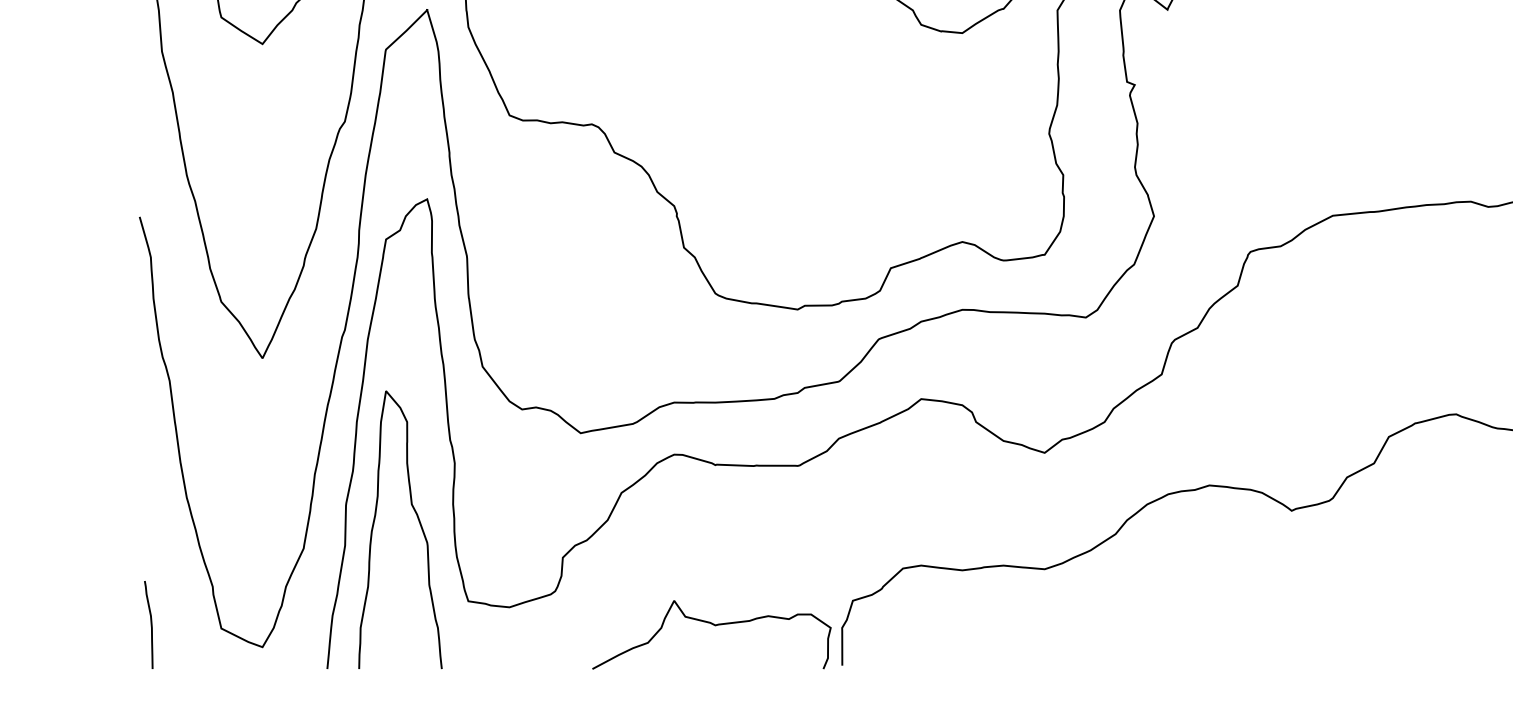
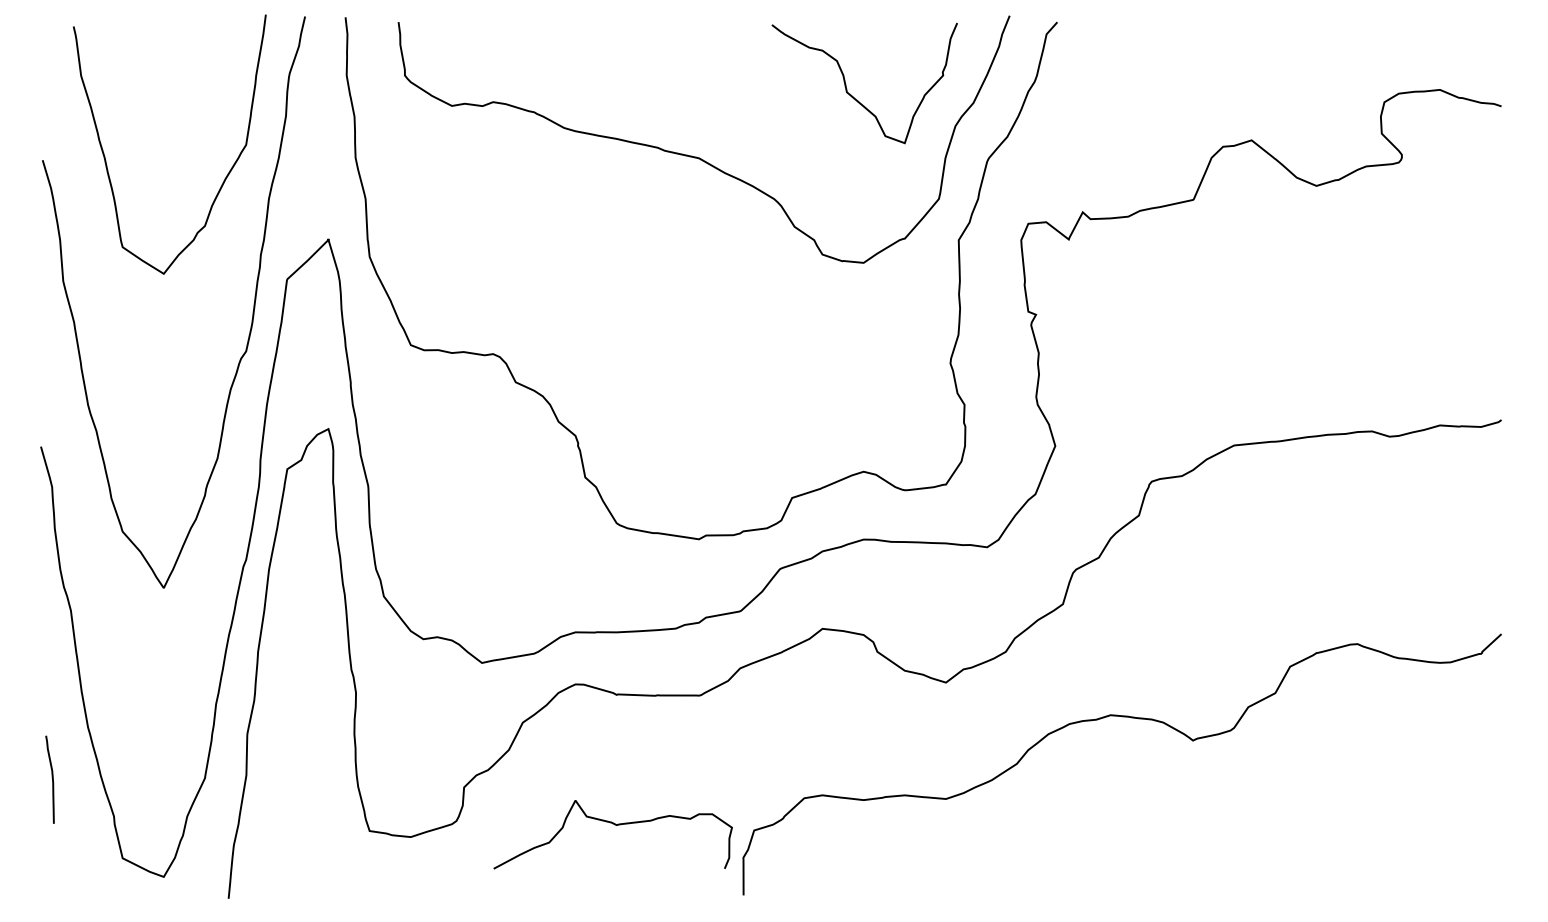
curve: (419, 523) -> (320, 753), removed
curve: (150, 622) -> (51, 777), moved
curve: (713, 625) -> (614, 825), moved

